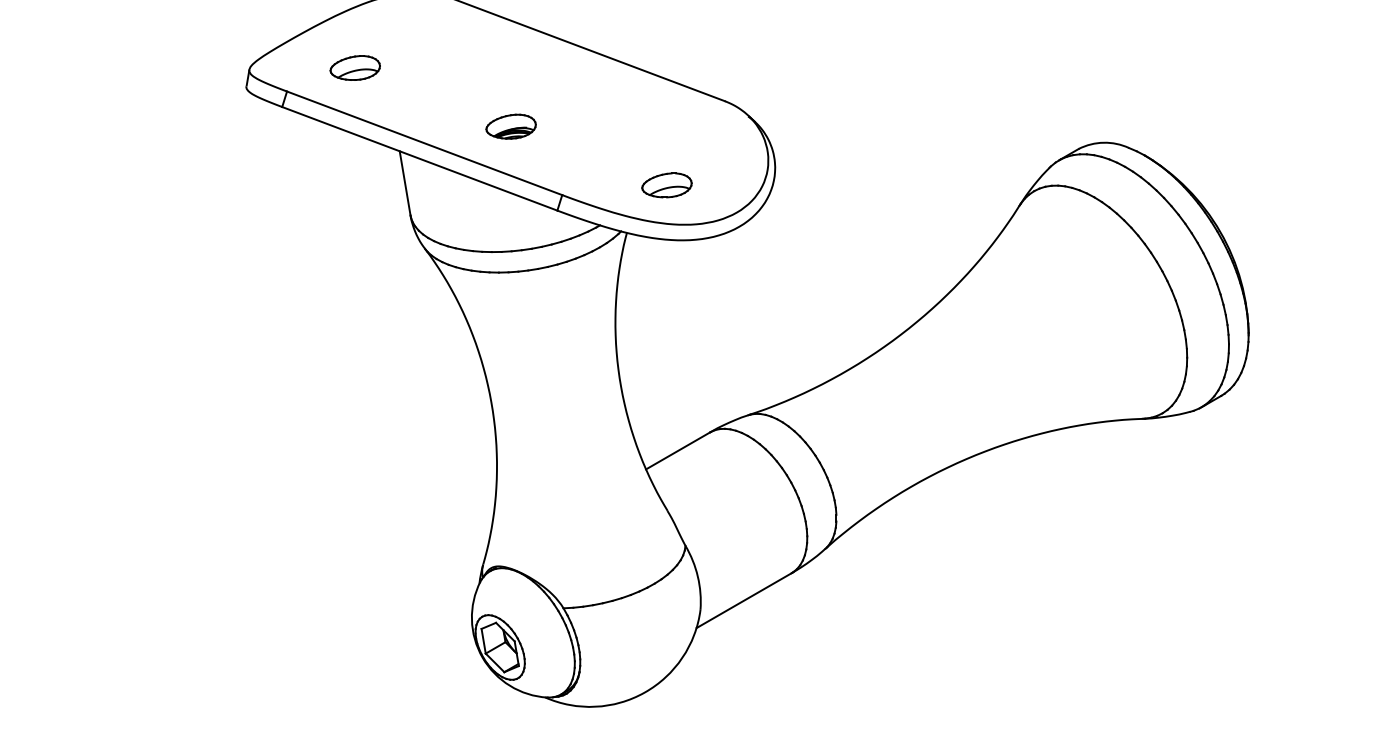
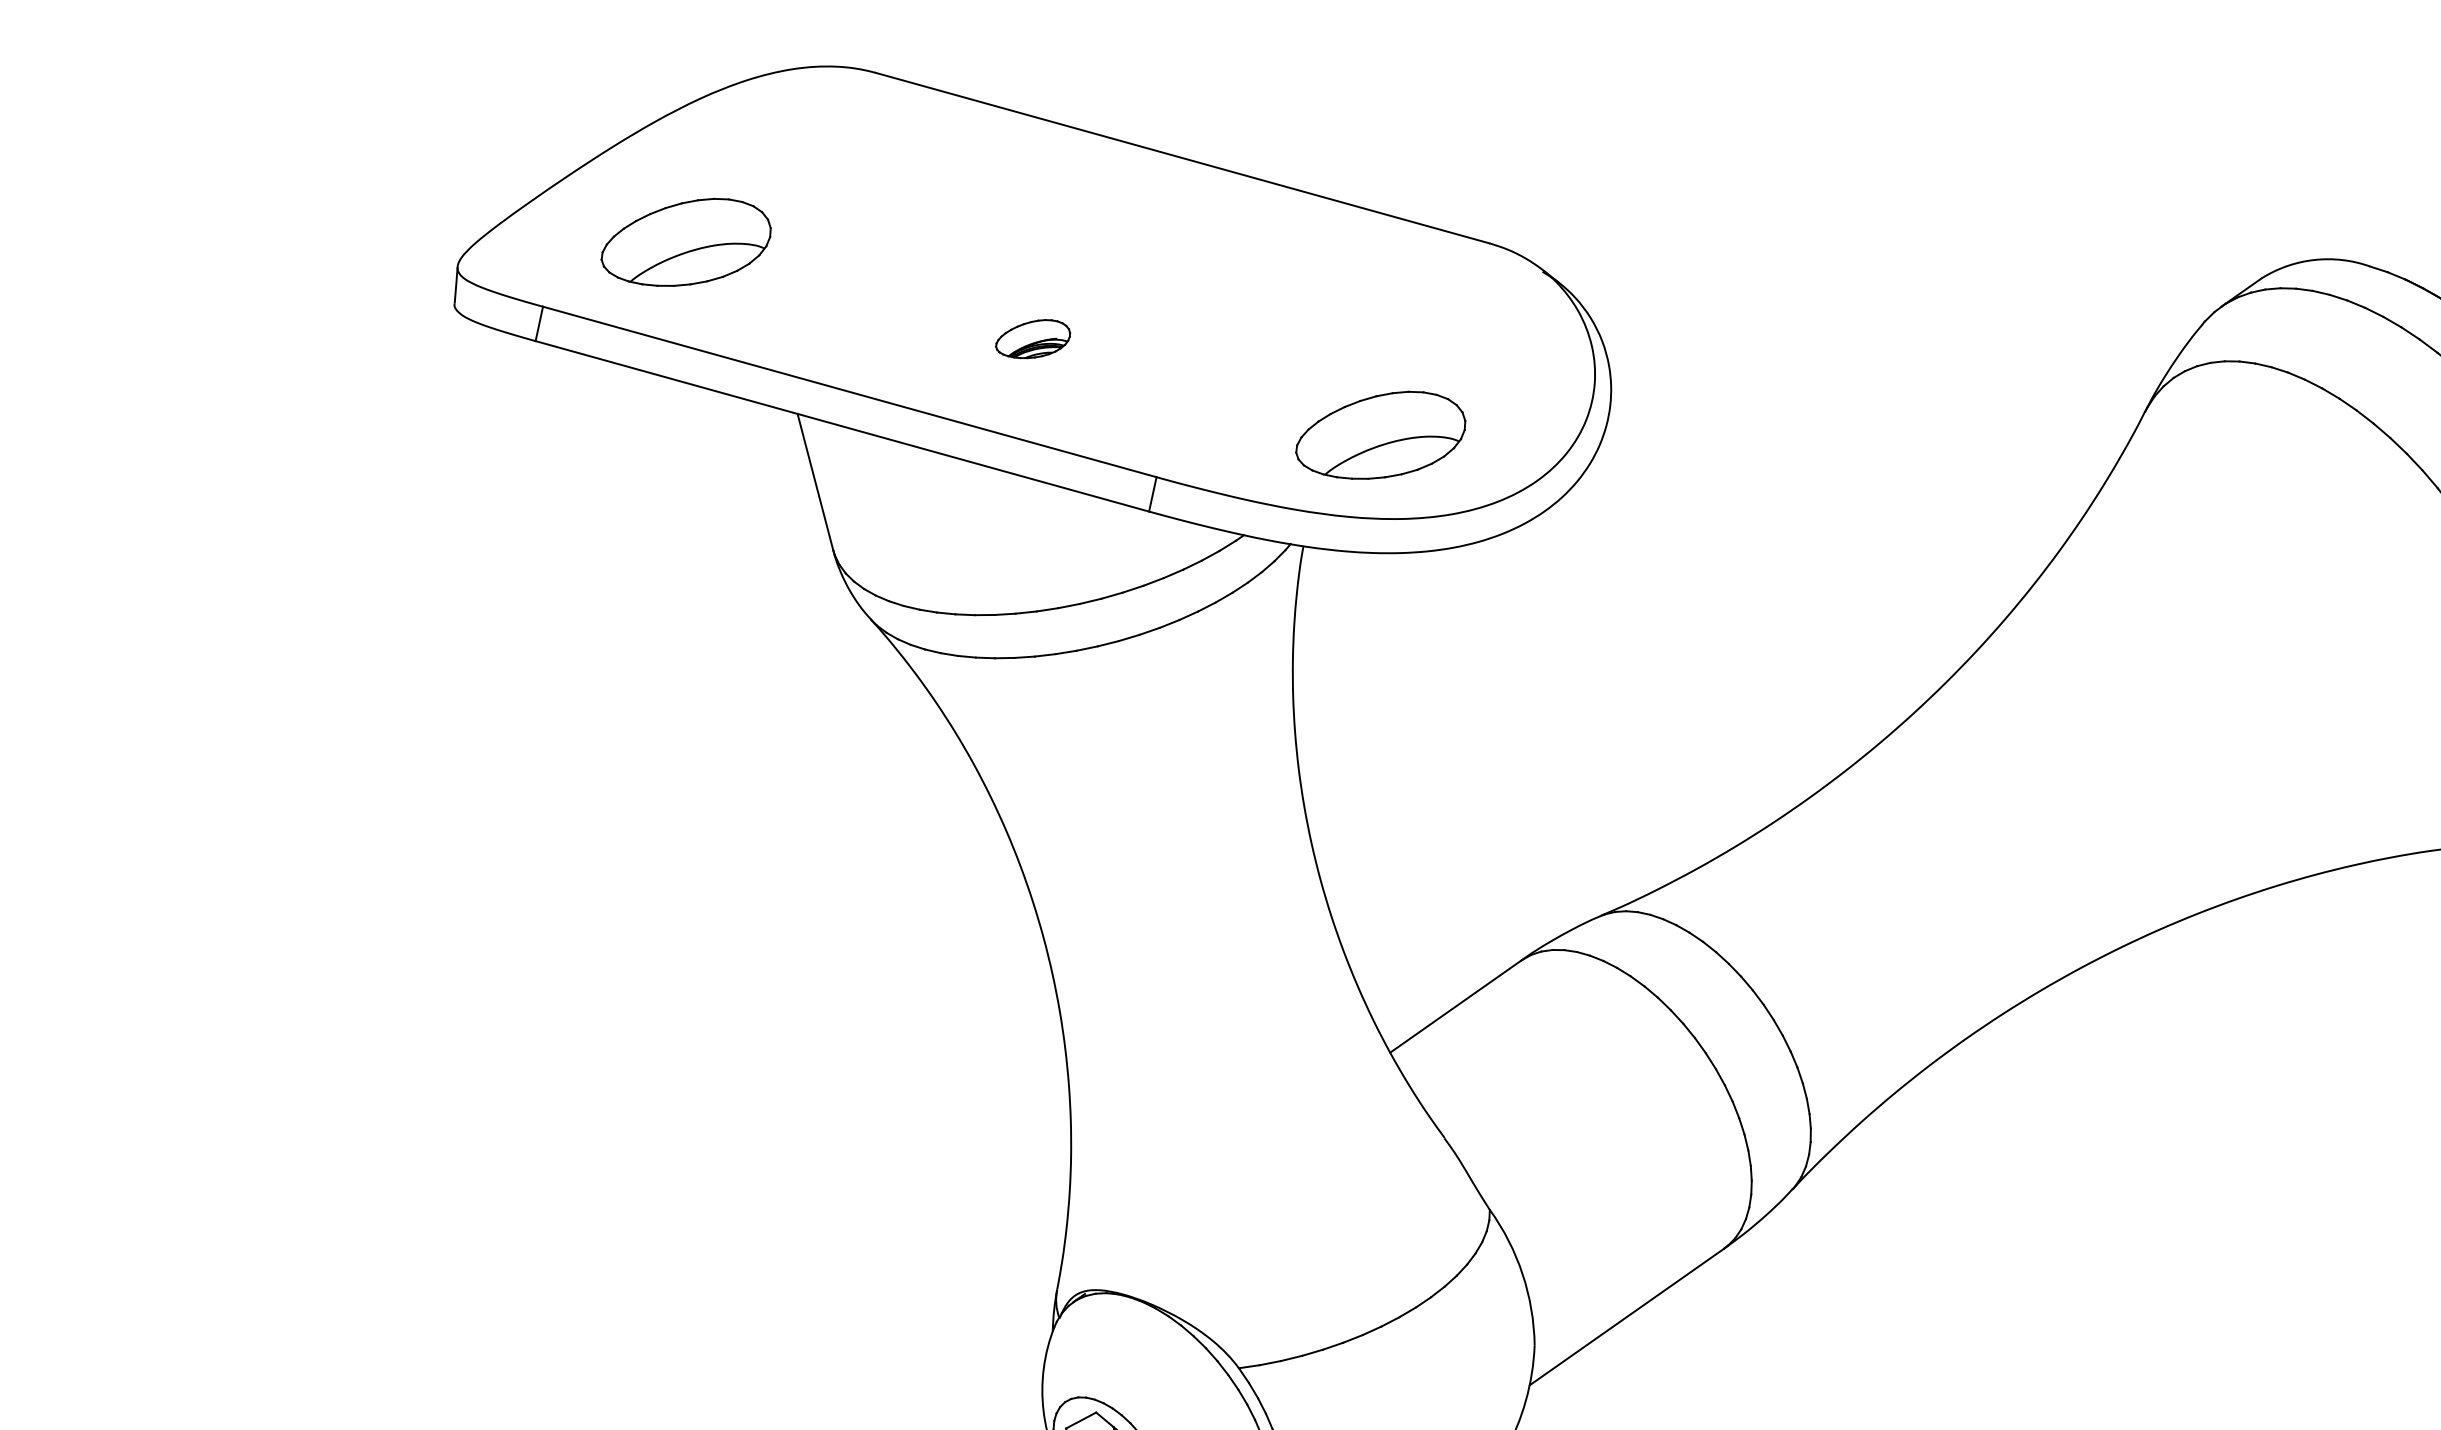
part: (354, 67) -> (683, 241), size x1.6
part: (510, 126) -> (1031, 339), size x0.7
part: (666, 185) -> (1379, 436), size x1.6

